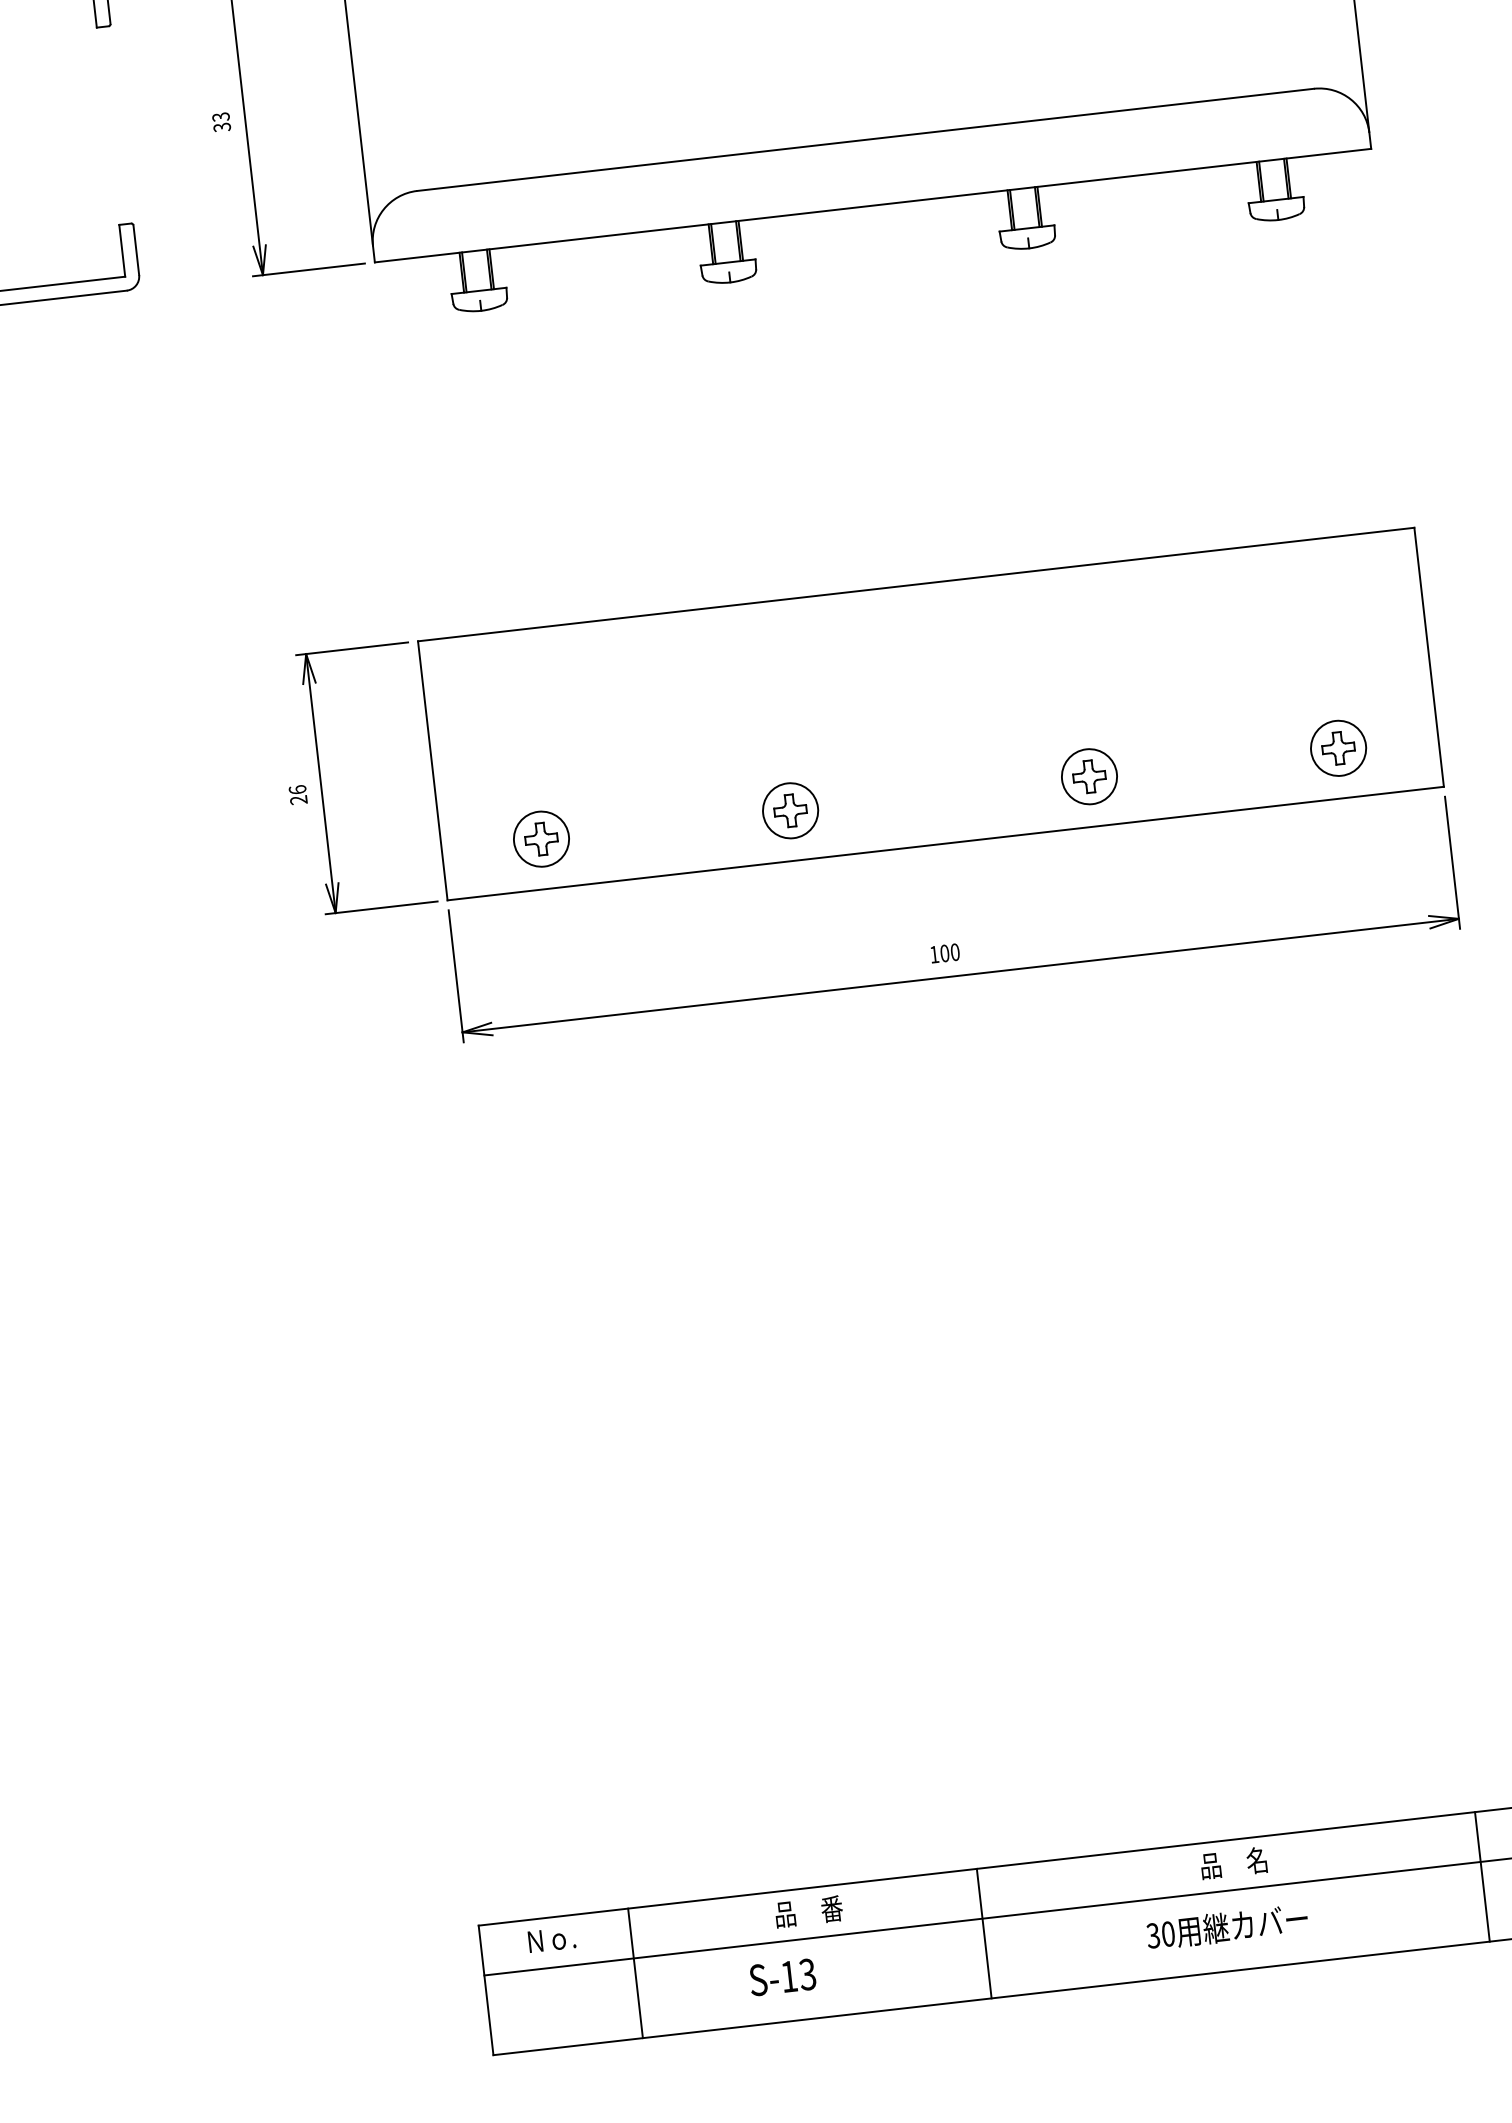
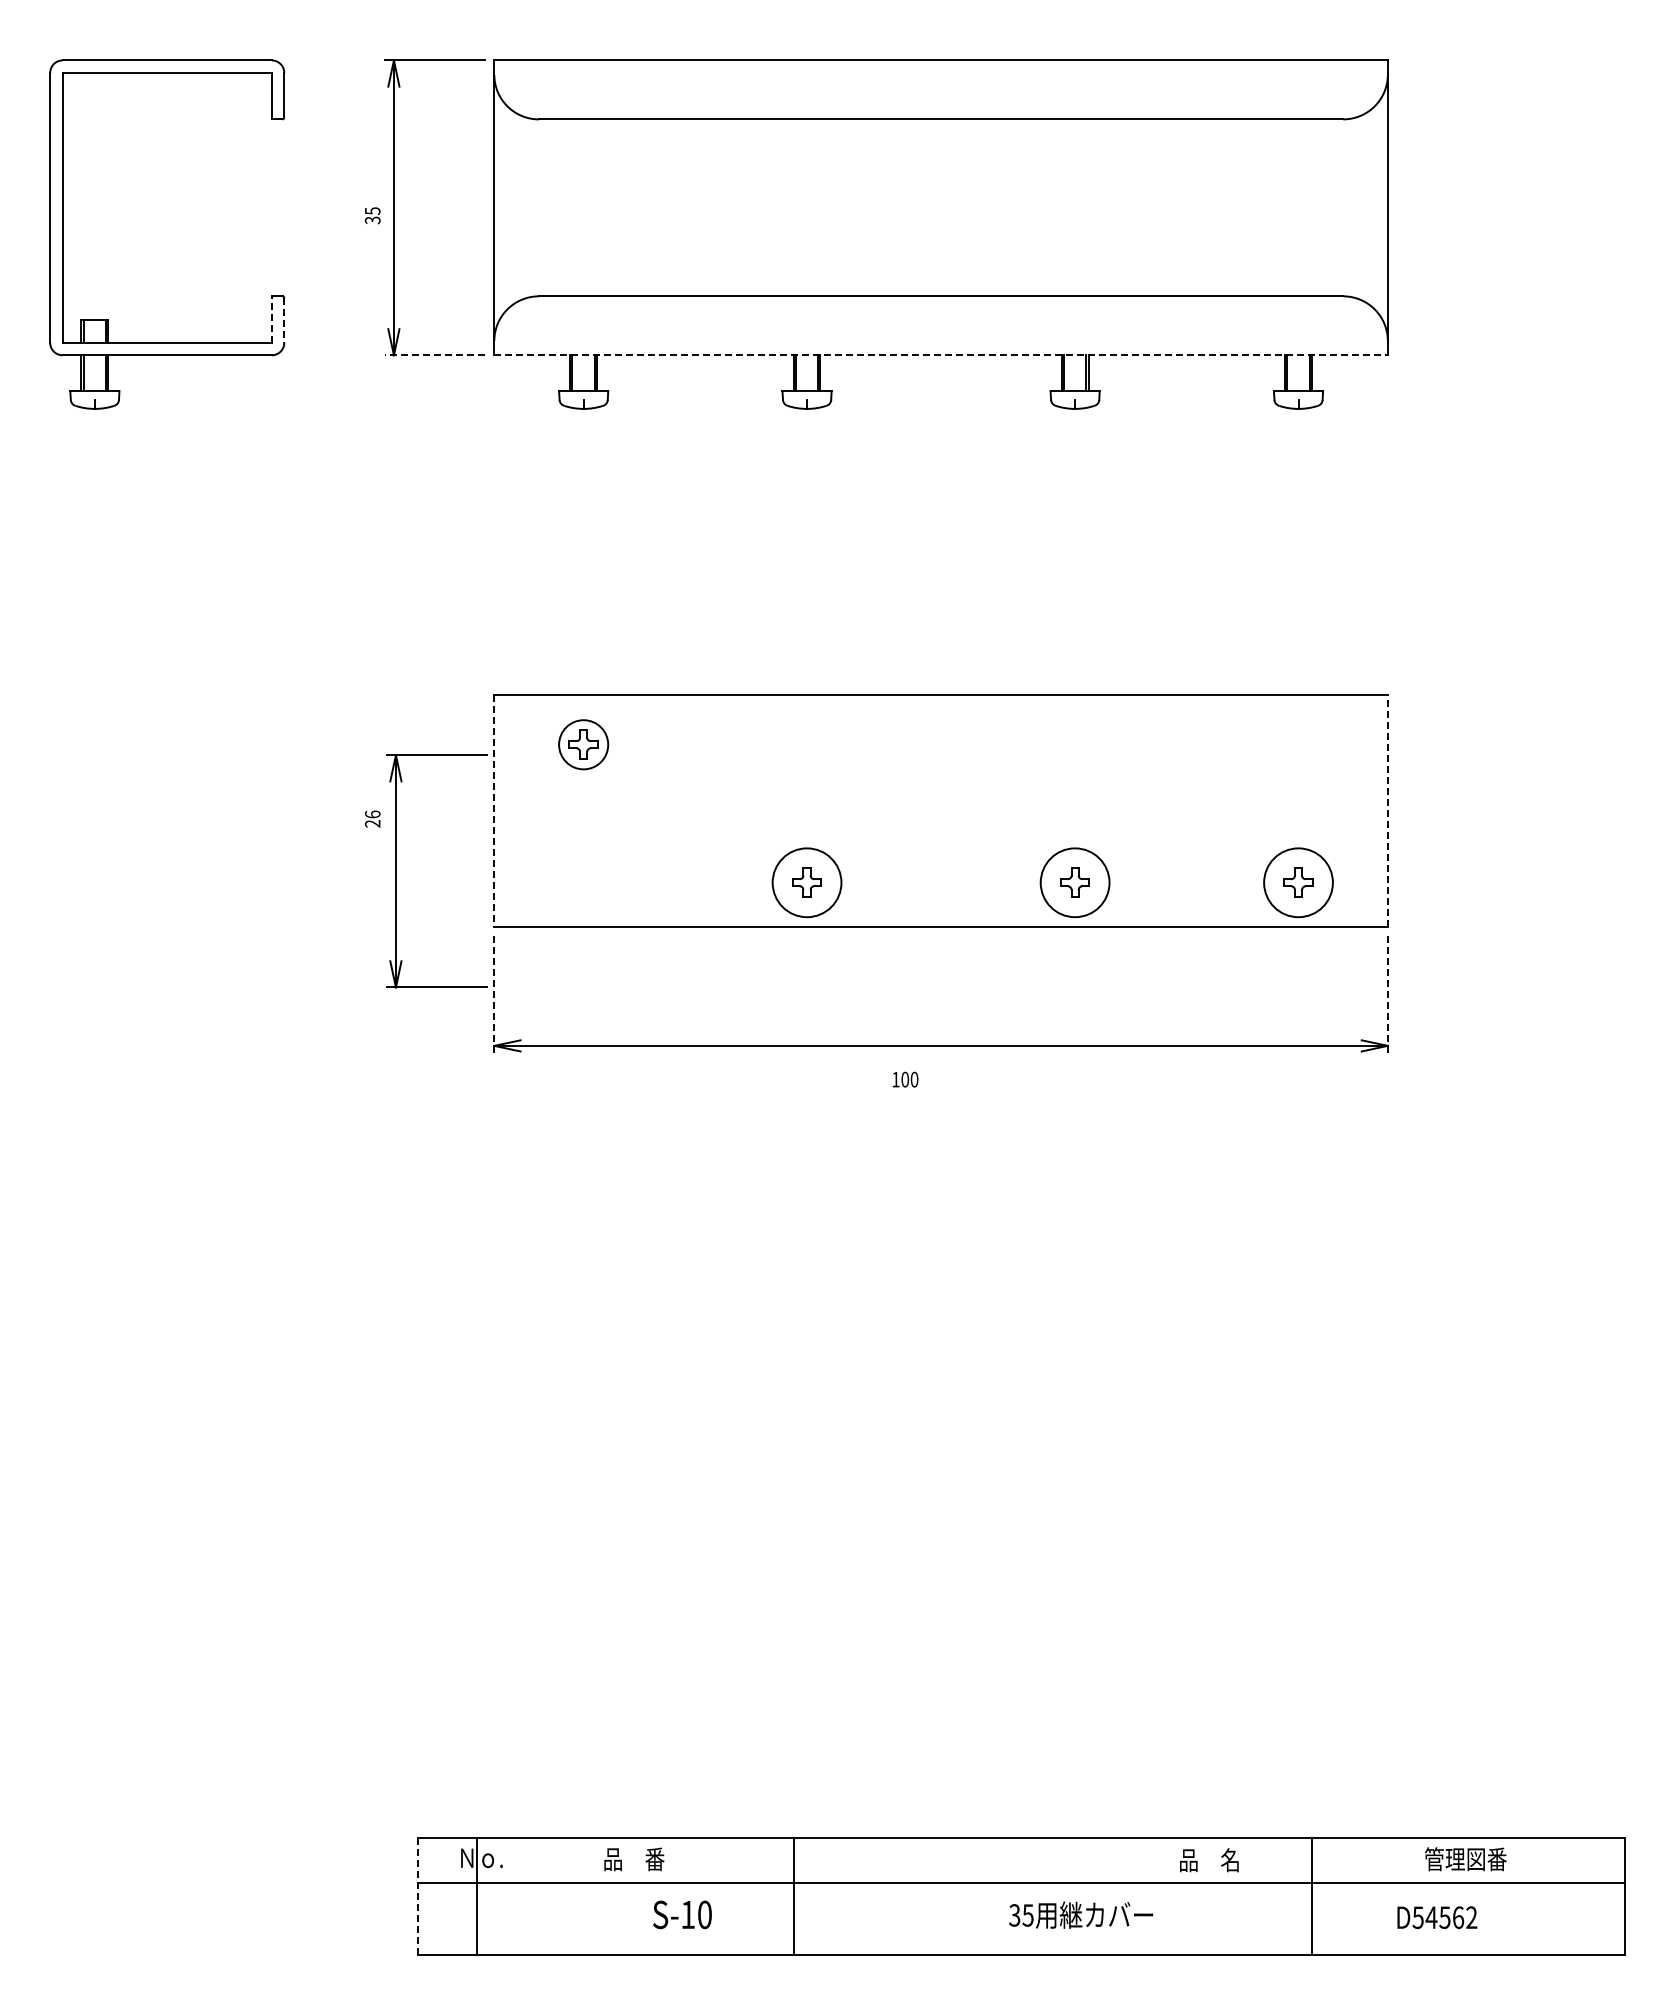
text: (220, 116) -> (372, 210), 33 -> 35
line: (873, 205) -> (941, 355), solid -> dashed
line: (121, 250) -> (271, 319), solid -> dashed
line: (136, 250) -> (284, 320), solid -> dashed
line: (308, 270) -> (434, 355), solid -> dashed
line: (1428, 656) -> (1387, 810), solid -> dashed
circle: (1338, 748) -> (1298, 882), size x1.4
line: (433, 771) -> (494, 811), solid -> dashed
circle: (1088, 776) -> (1074, 882), size x1.4
part: (321, 783) -> (396, 871), moved
circle: (789, 810) -> (806, 882), size x1.4
part: (541, 838) -> (583, 744), moved
line: (1452, 863) -> (1387, 996), solid -> dashed
text: (945, 953) -> (905, 1079), moved
line: (456, 977) -> (494, 996), solid -> dashed
text: (1234, 1863) -> (1209, 1860), moved
text: (809, 1911) -> (634, 1859), moved
line: (984, 1933) -> (794, 1896), moved
text: (1167, 1934) -> (1027, 1915), 30 -> 35
line: (635, 1973) -> (477, 1896), moved
text: (807, 1974) -> (704, 1914), S-13 -> S-10
line: (486, 1989) -> (418, 1895), solid -> dashed

